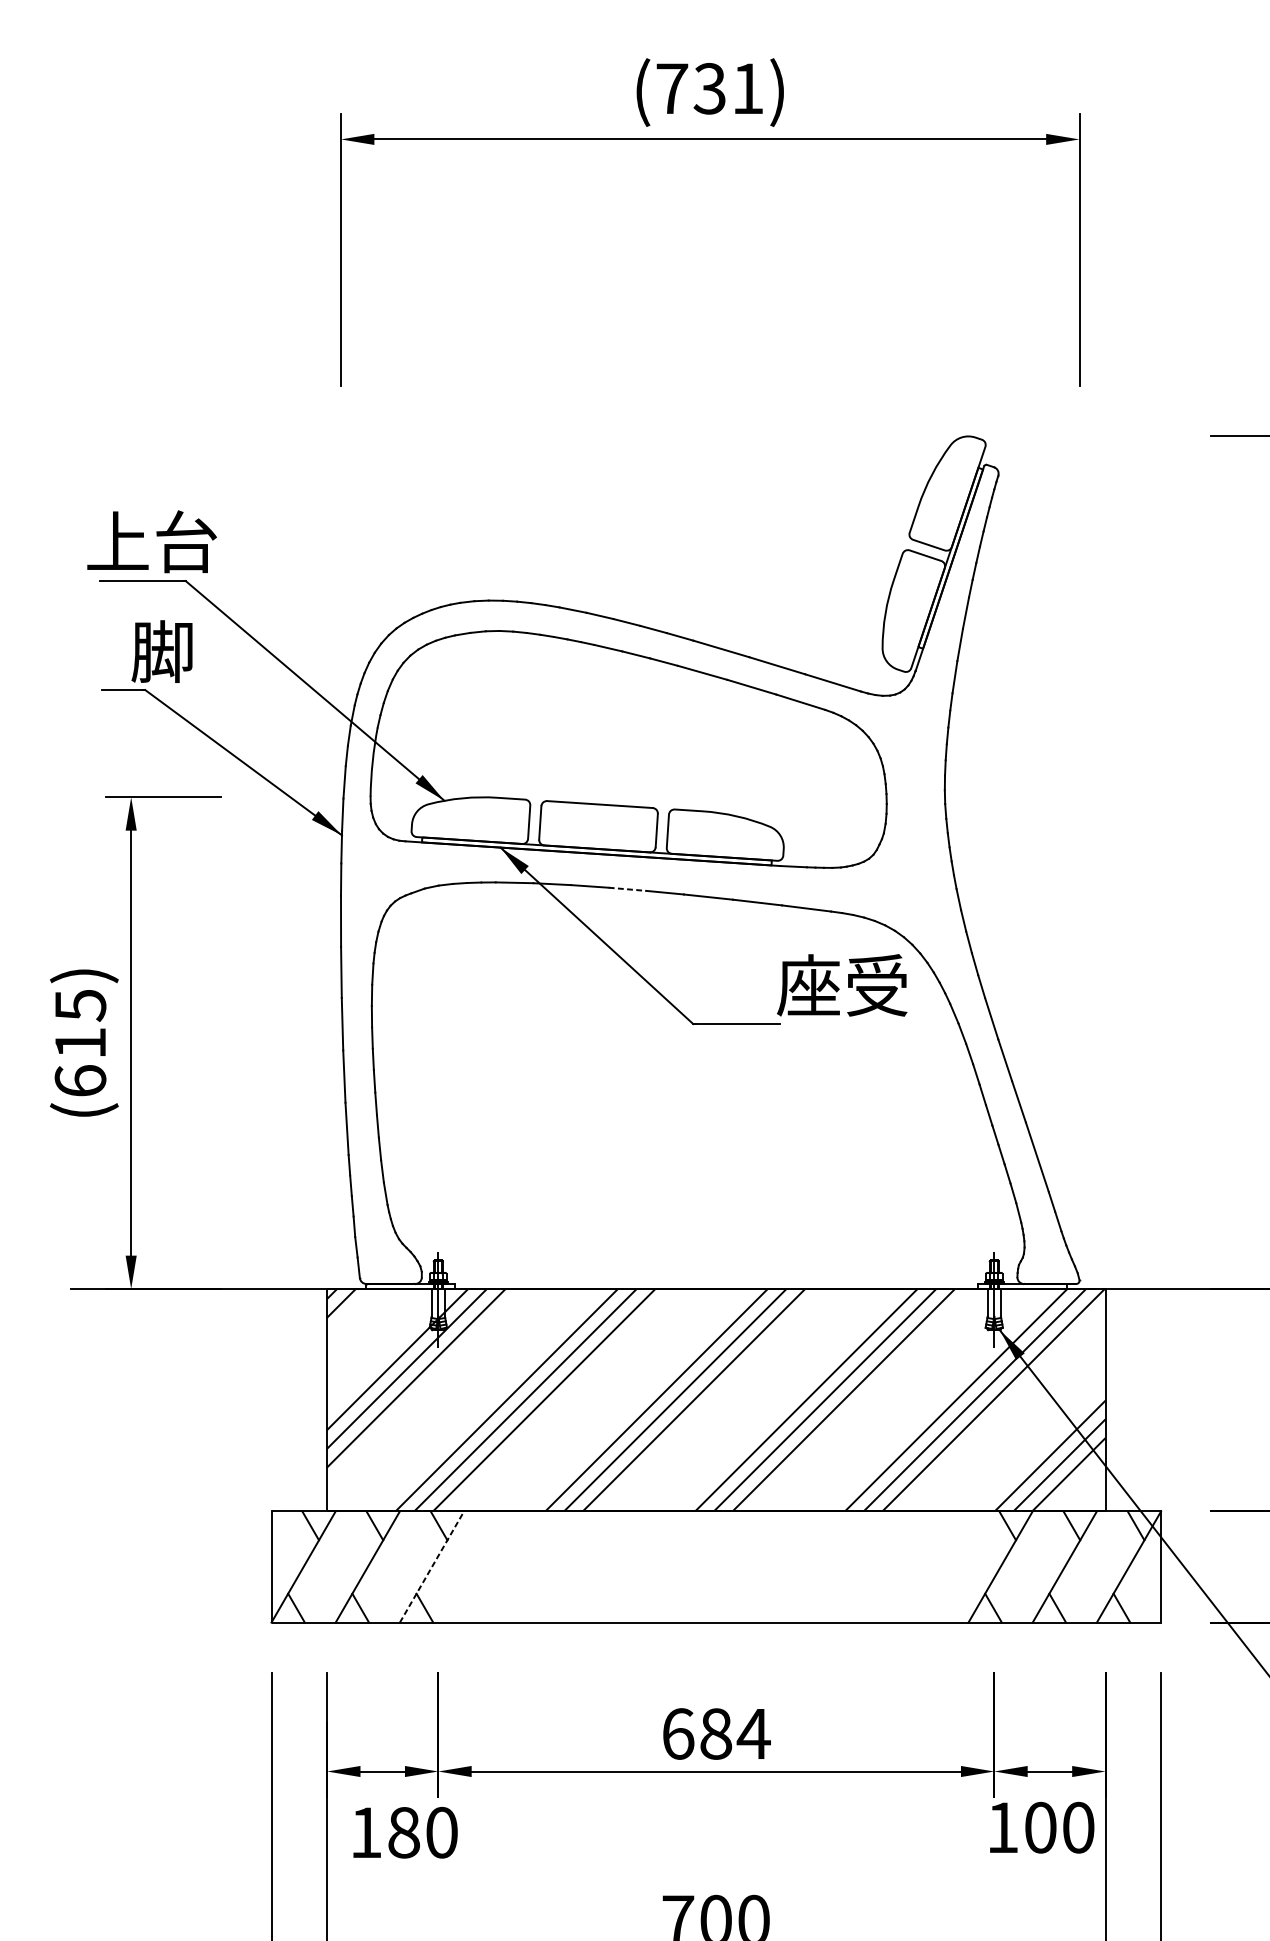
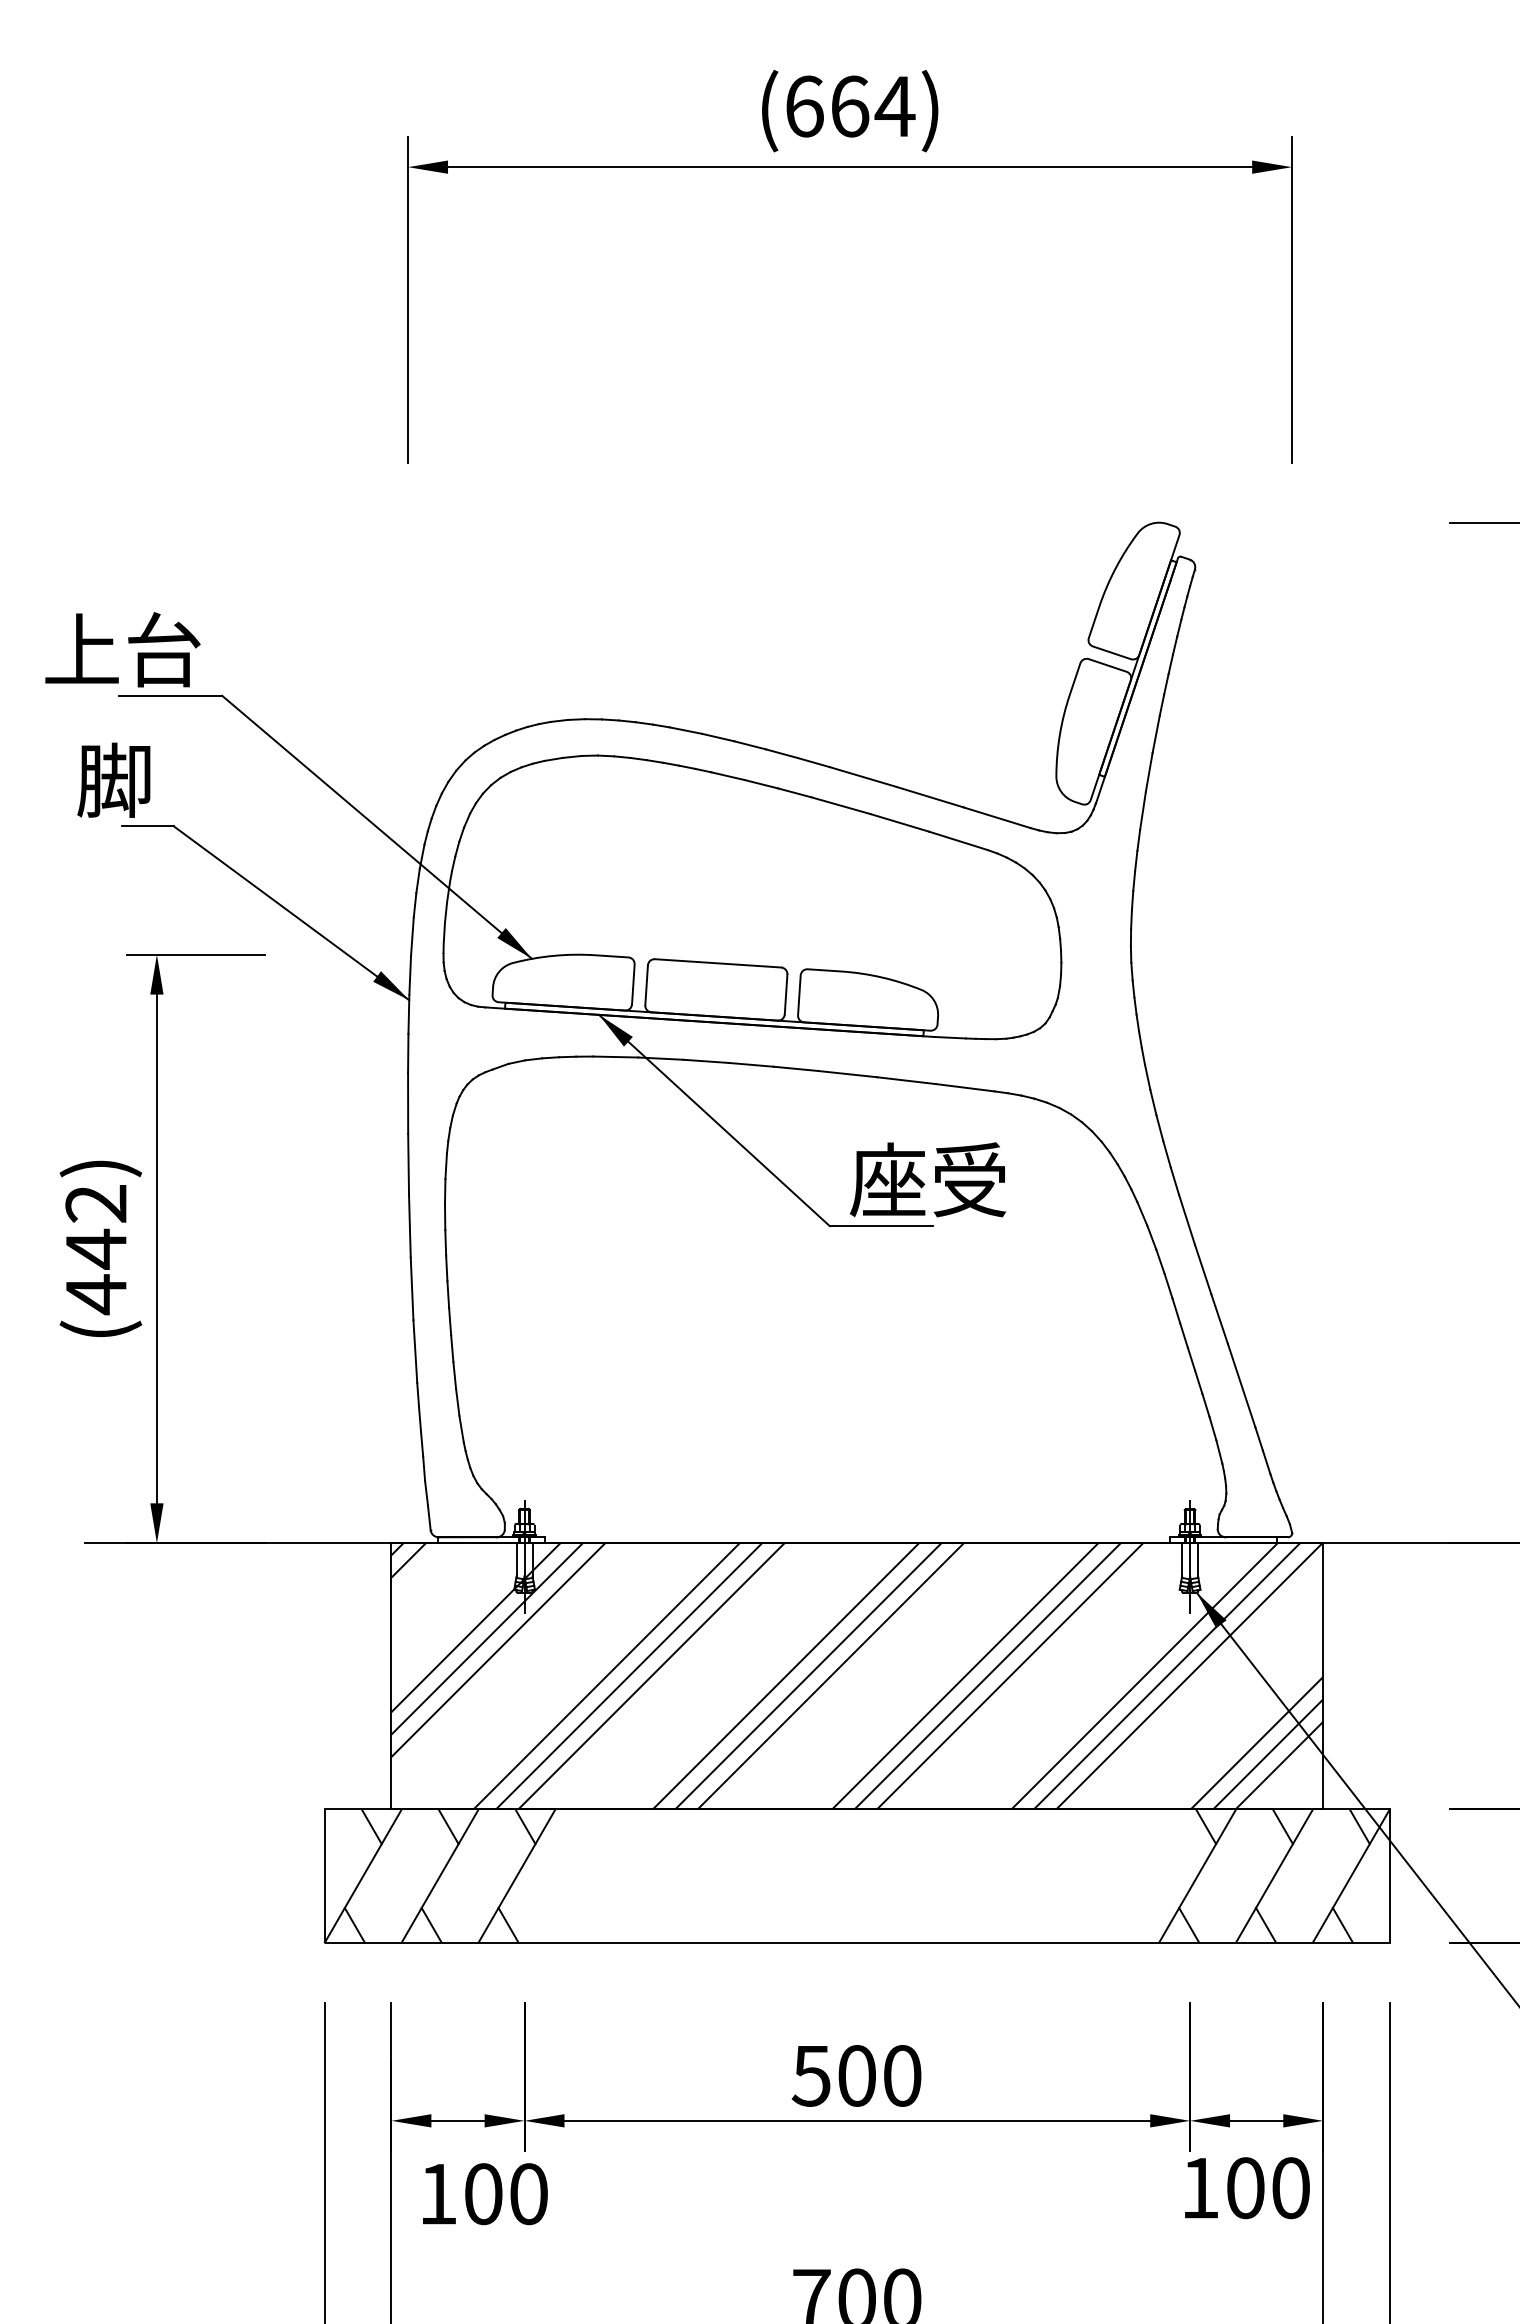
text: (710, 88) -> (850, 106), (731) -> (664)
text: (151, 541) -> (122, 649), moved
text: (161, 650) -> (113, 779), moved
line: (627, 889) -> (751, 1064), dashed -> solid
text: (842, 985) -> (928, 1179), moved
text: (80, 1044) -> (96, 1250), (615) -> (442)
line: (432, 1567) -> (517, 1876), dashed -> solid
text: (715, 1733) -> (856, 2075), 684 -> 500
text: (404, 1832) -> (483, 2193), 180 -> 100

